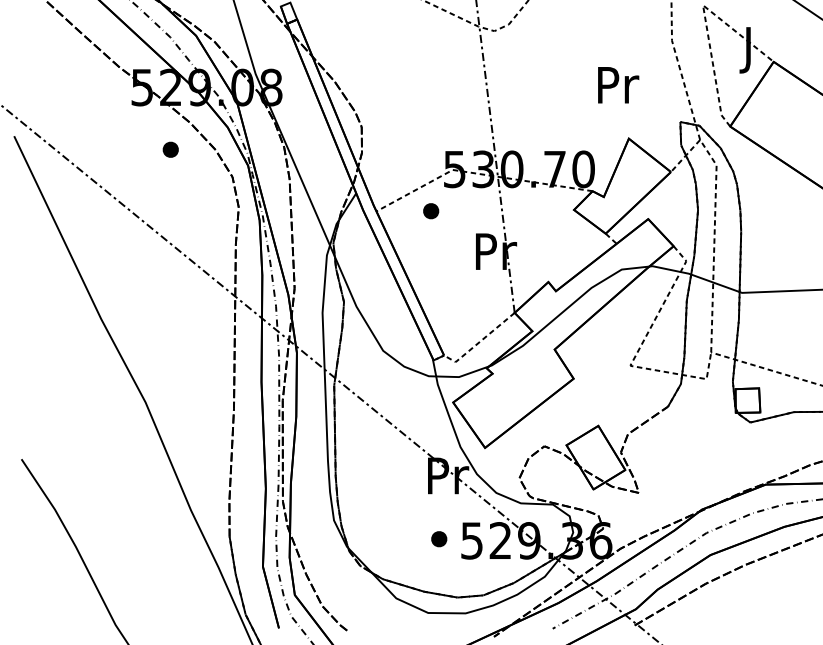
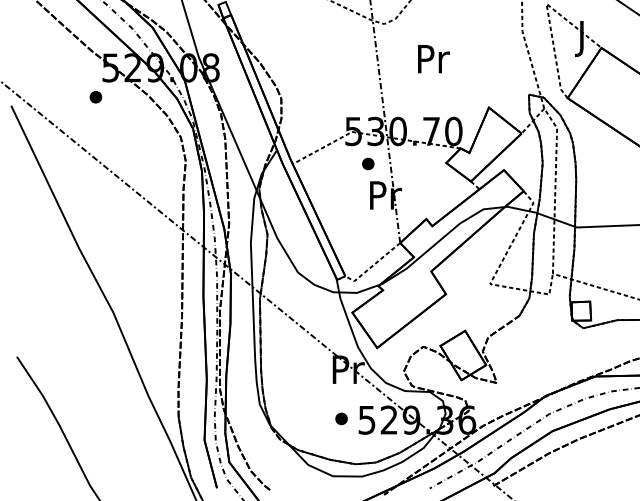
text: (618, 85) -> (433, 59), moved
part: (170, 150) -> (95, 97), moved
part: (431, 210) -> (368, 163), moved

